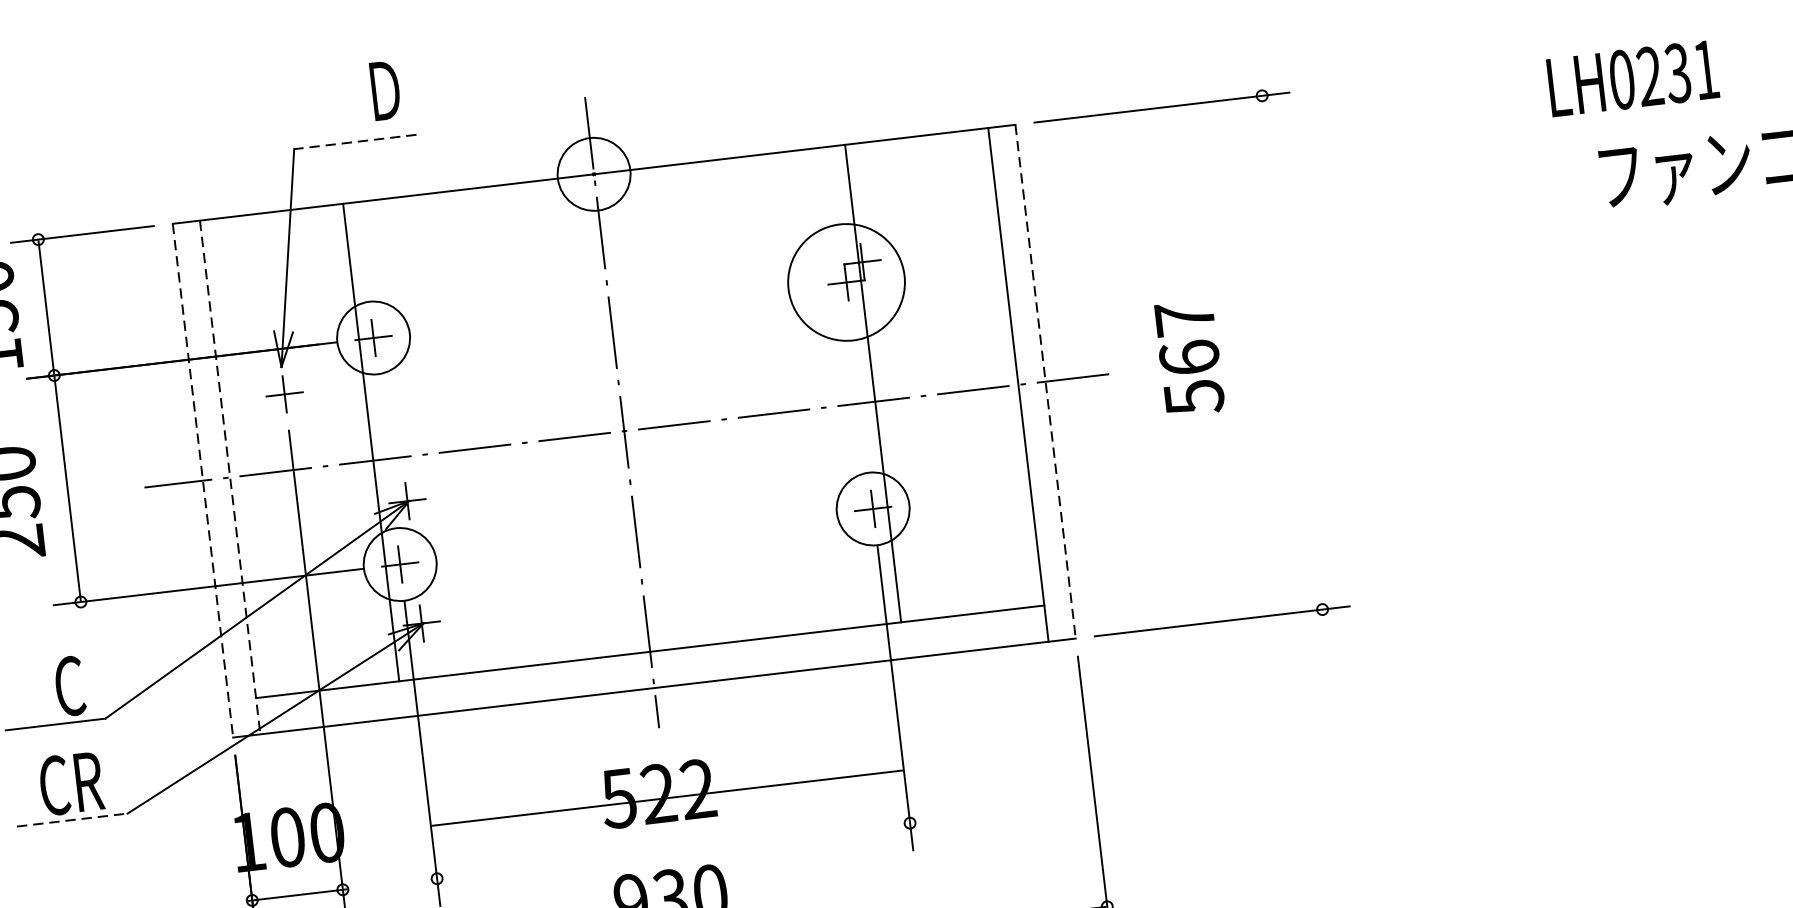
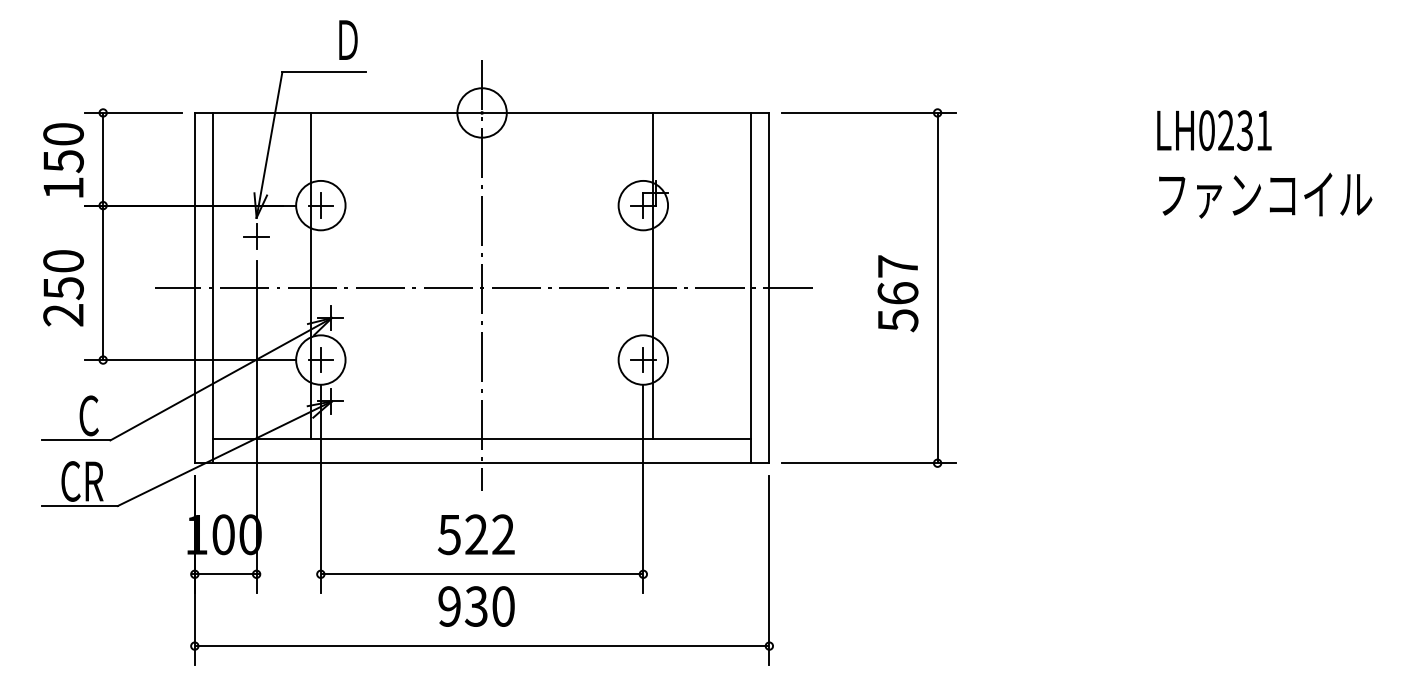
text: (1633, 78) -> (1214, 130), moved
line: (356, 142) -> (324, 72), dashed -> solid
circle: (846, 282) -> (643, 205), size x0.62
line: (1292, 353) -> (937, 288), added
text: (1188, 358) -> (897, 293), moved
line: (1045, 382) -> (769, 288), dashed -> solid
line: (230, 478) -> (213, 288), dashed -> solid
line: (202, 481) -> (194, 288), dashed -> solid
line: (668, 798) -> (482, 574), moved
line: (72, 820) -> (80, 506), dashed -> solid

